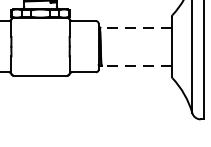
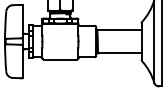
line: (134, 27) -> (118, 29), dashed -> solid
line: (136, 65) -> (119, 53), dashed -> solid

